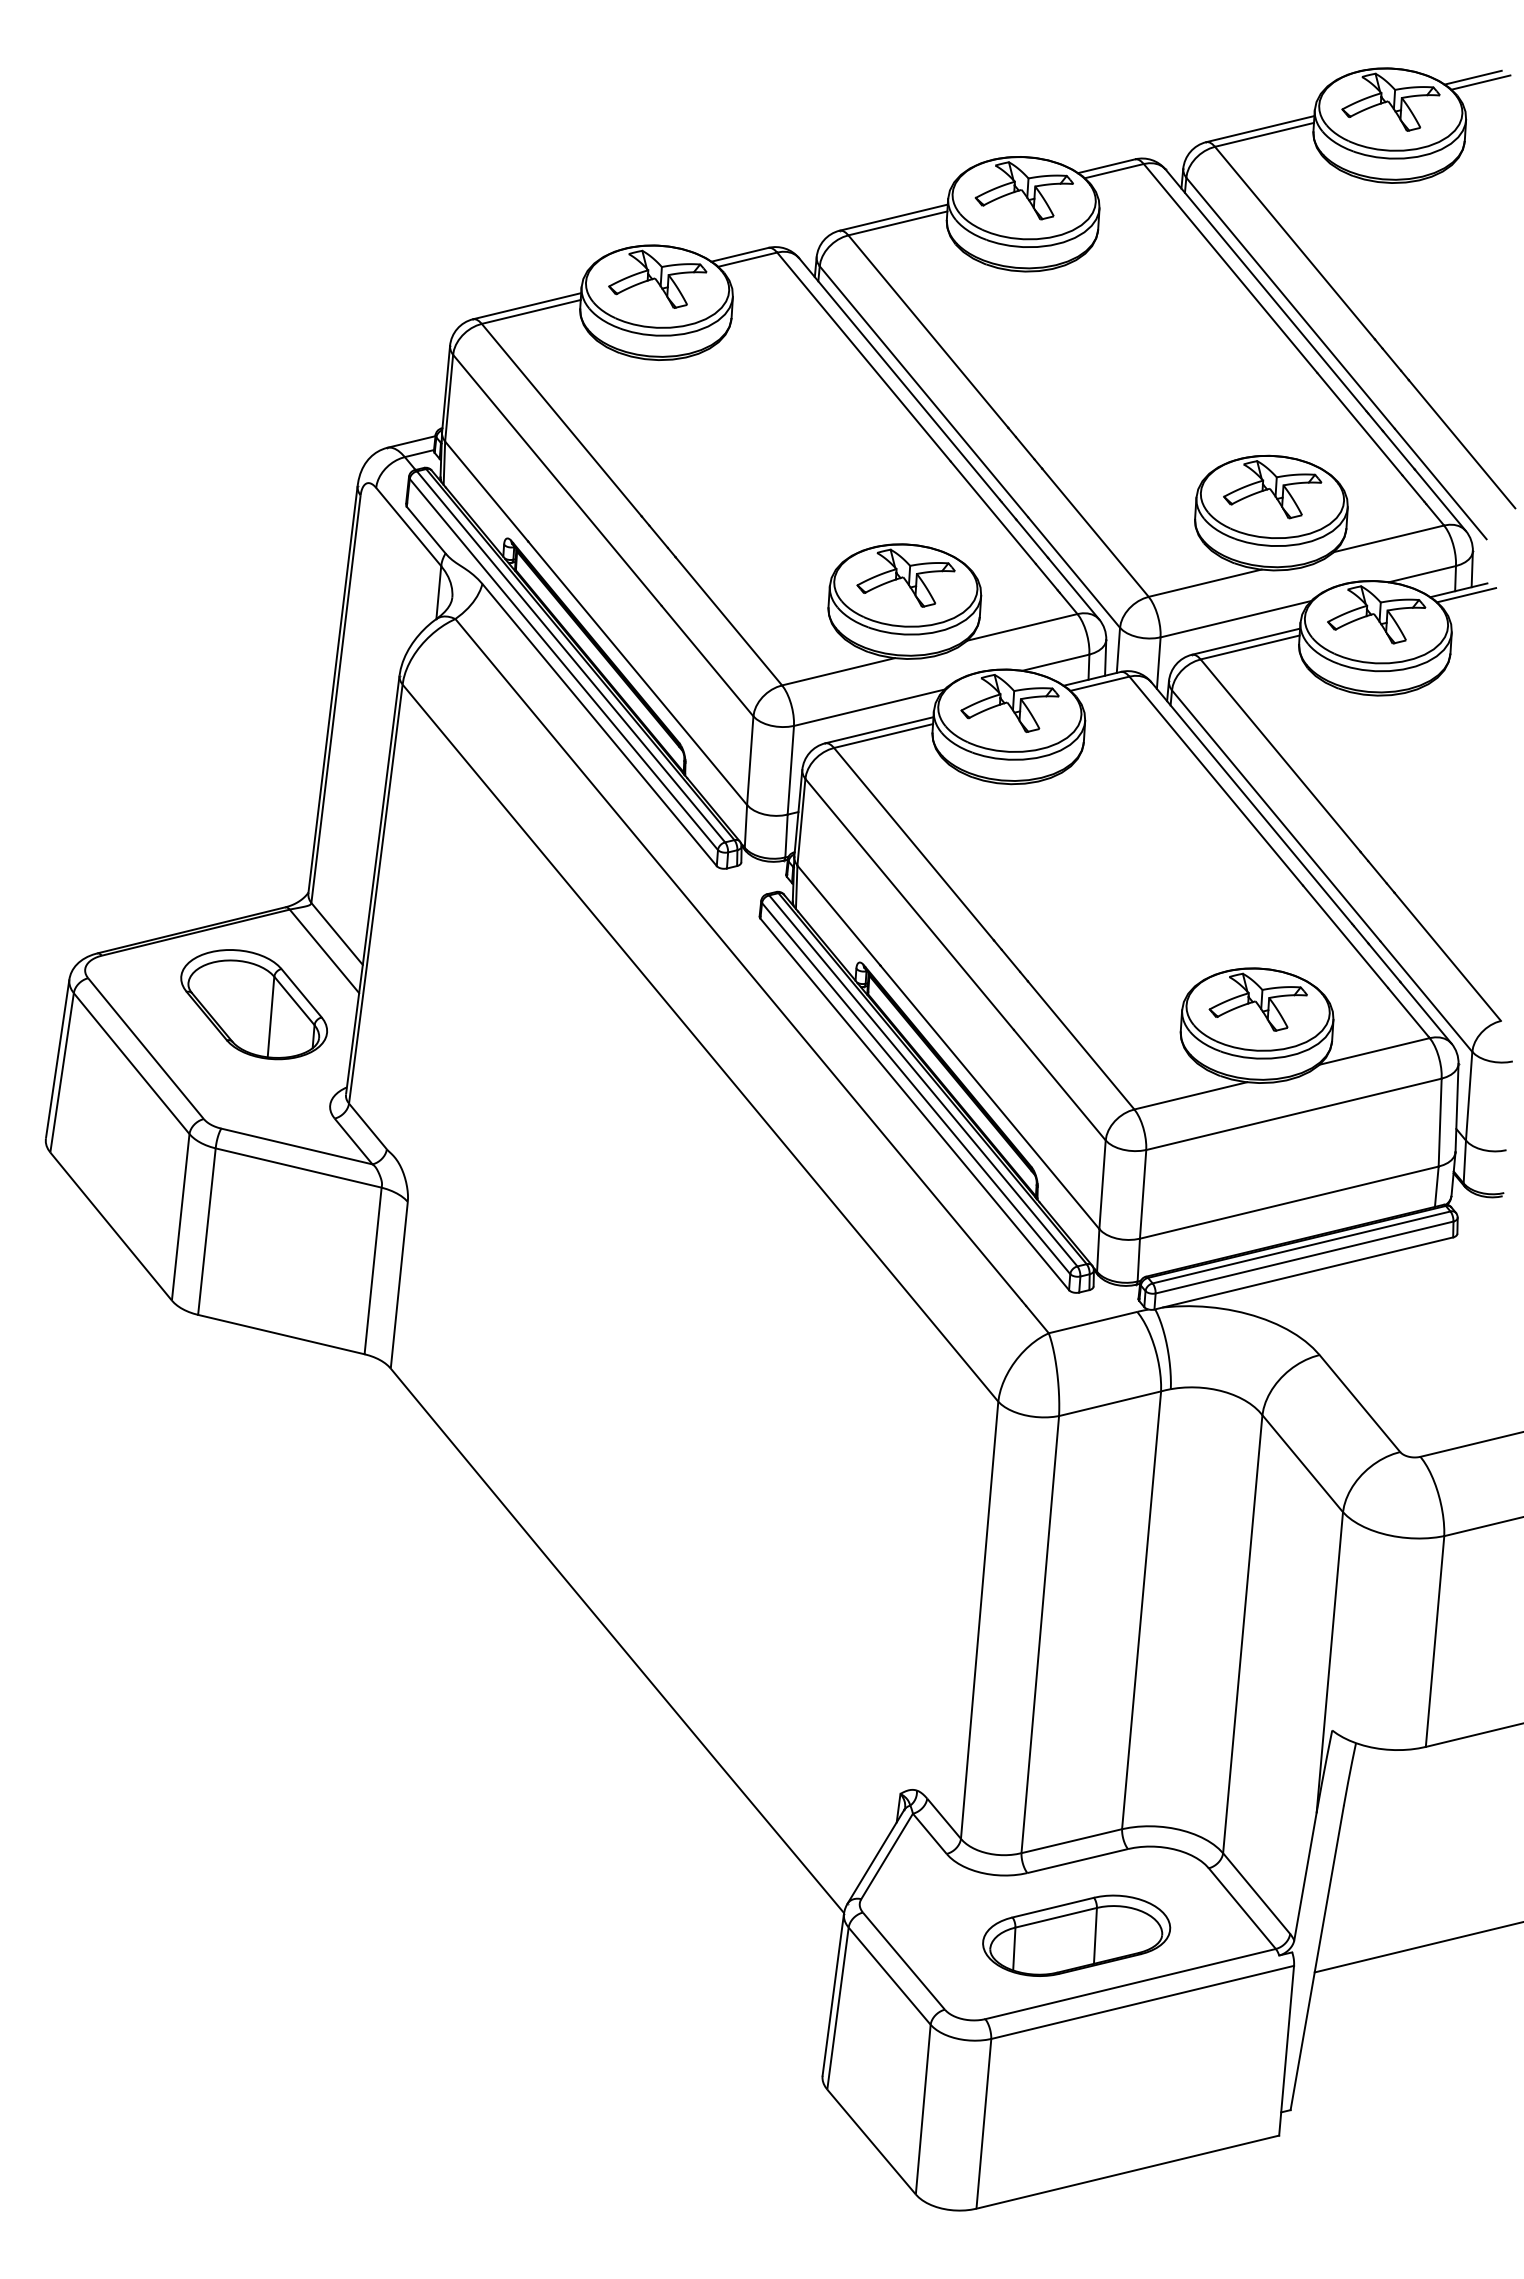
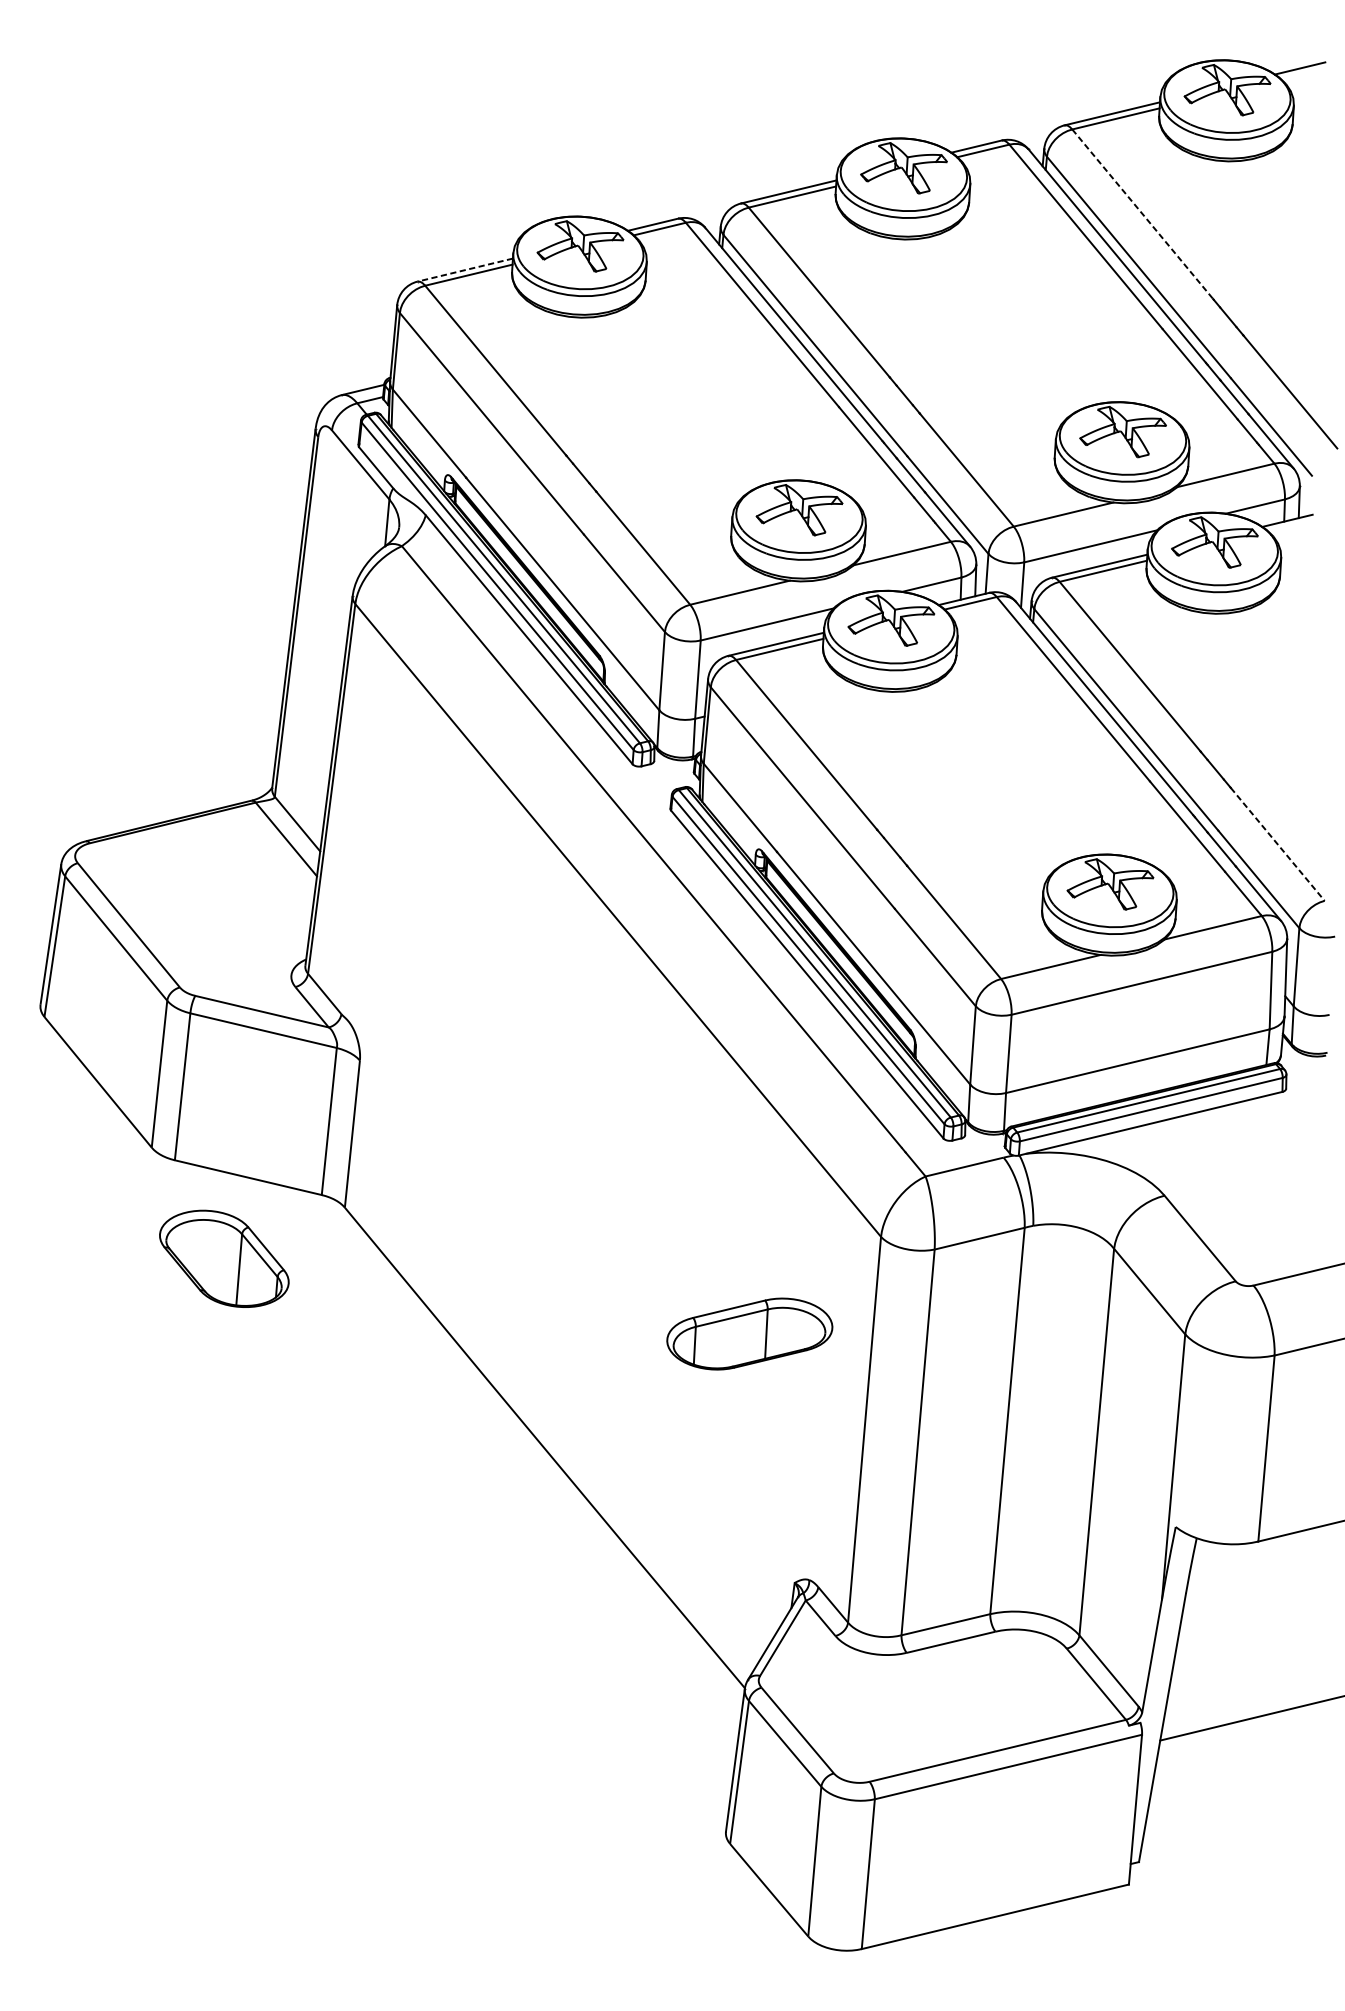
line: (1480, 82) -> (1306, 72), removed
line: (1294, 242) -> (1142, 213), solid -> dashed
line: (527, 306) -> (465, 270), solid -> dashed
line: (1466, 595) -> (1294, 525), removed
line: (1448, 957) -> (1278, 844), solid -> dashed
part: (253, 1004) -> (223, 1258), moved
part: (1076, 1935) -> (749, 1333), moved

